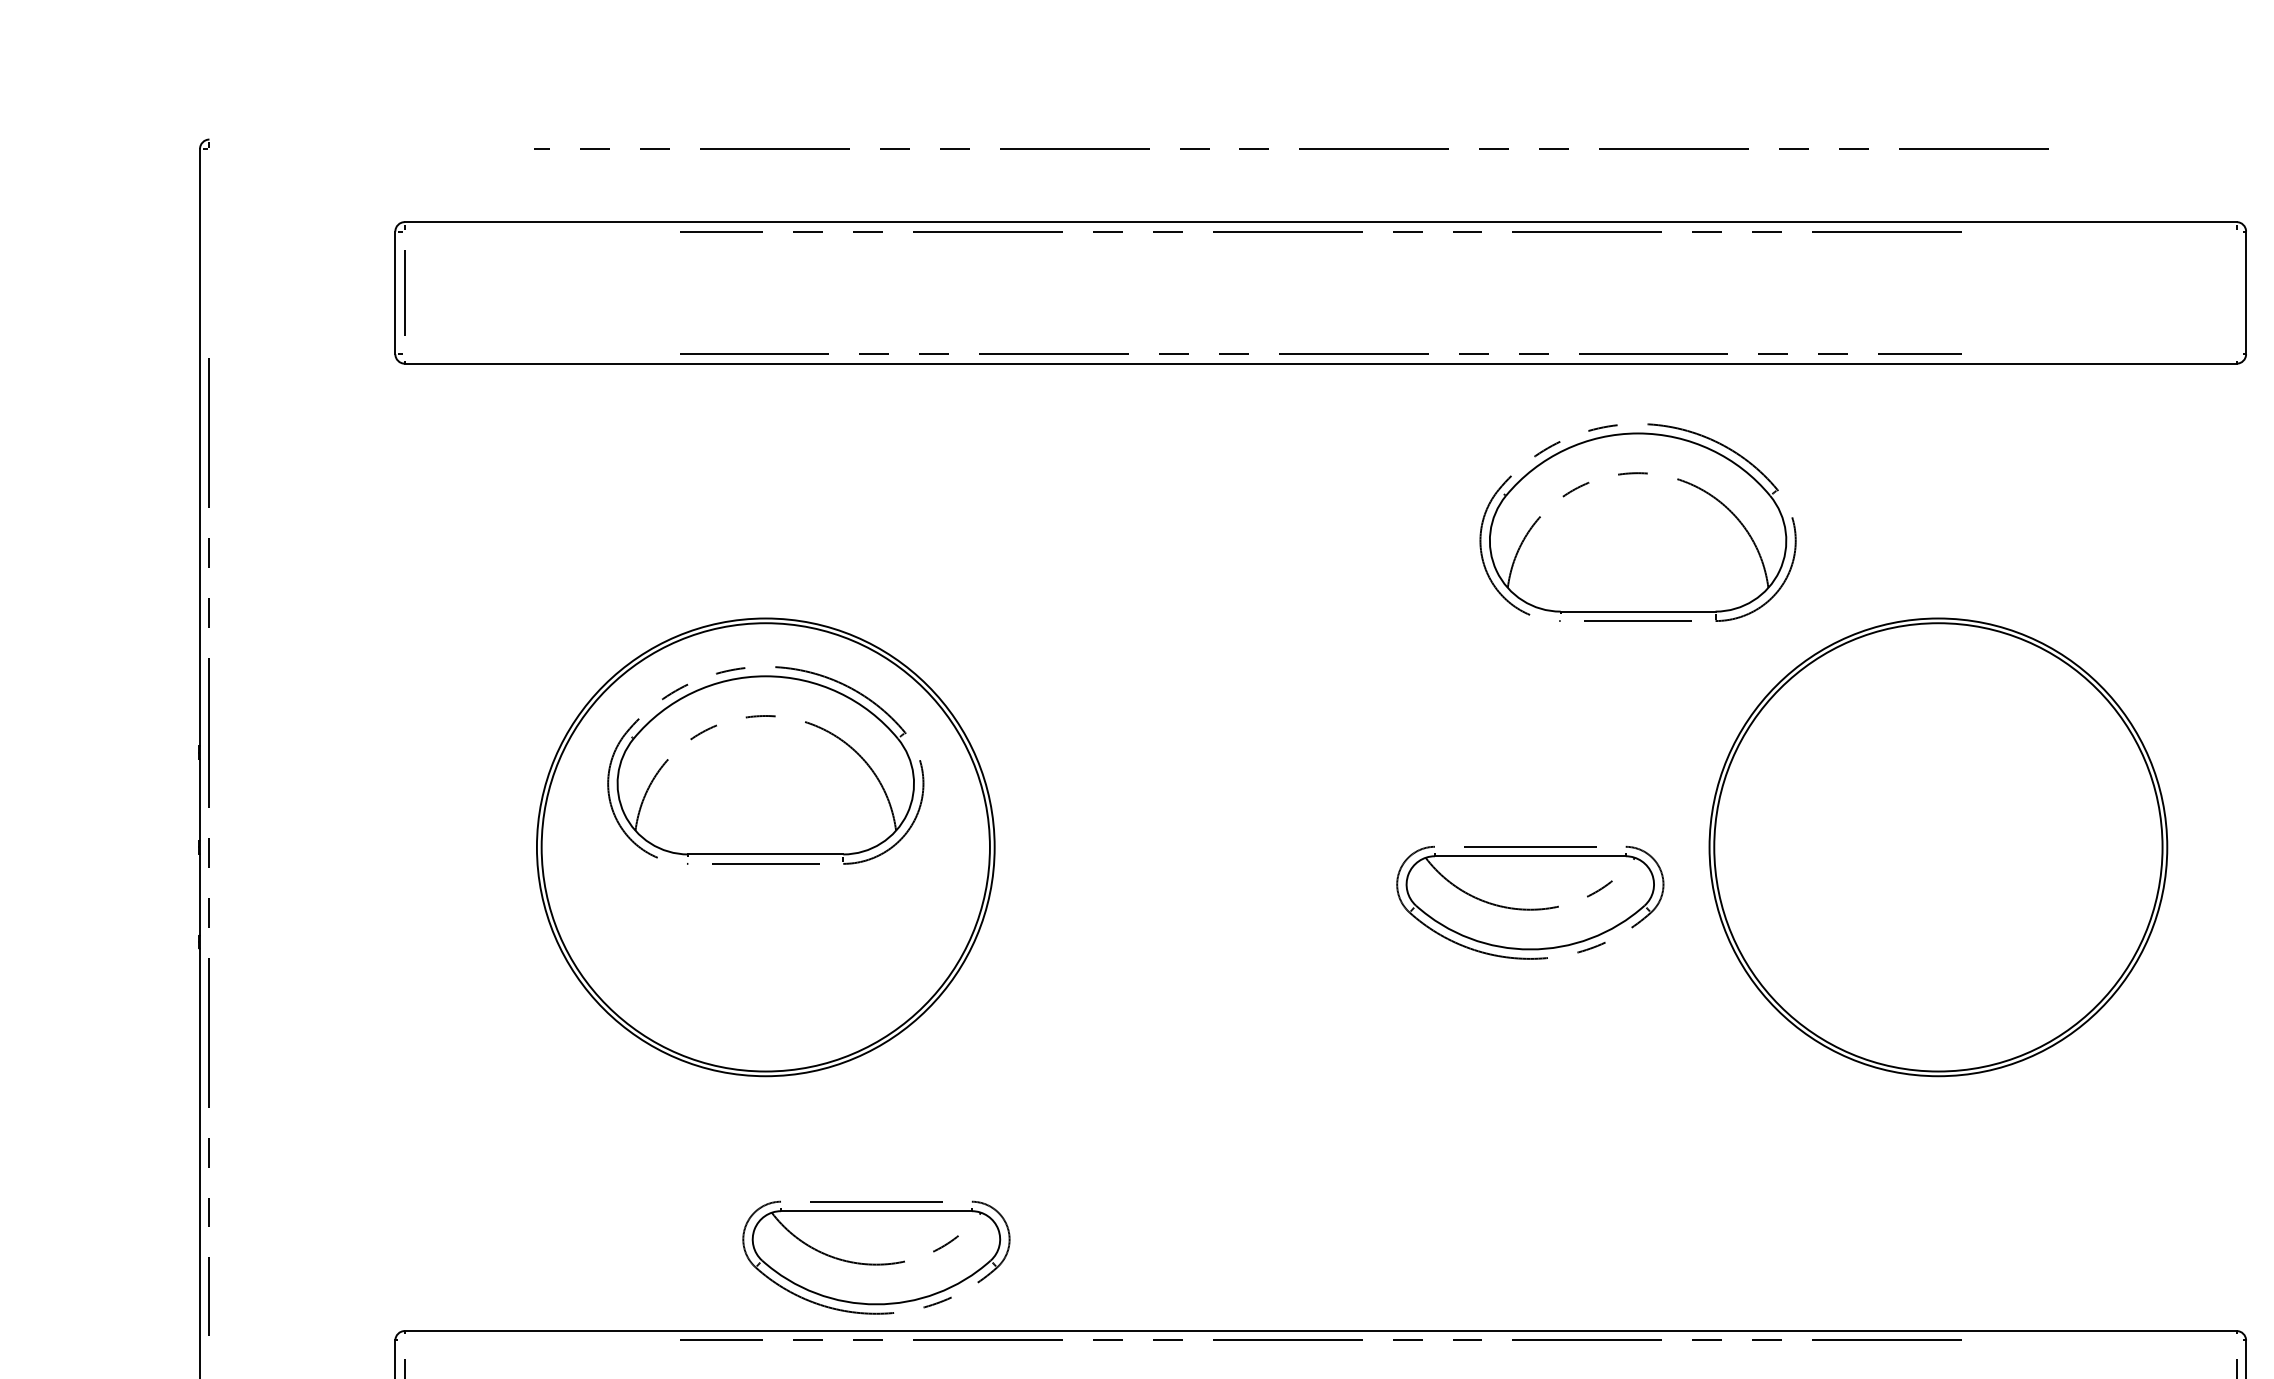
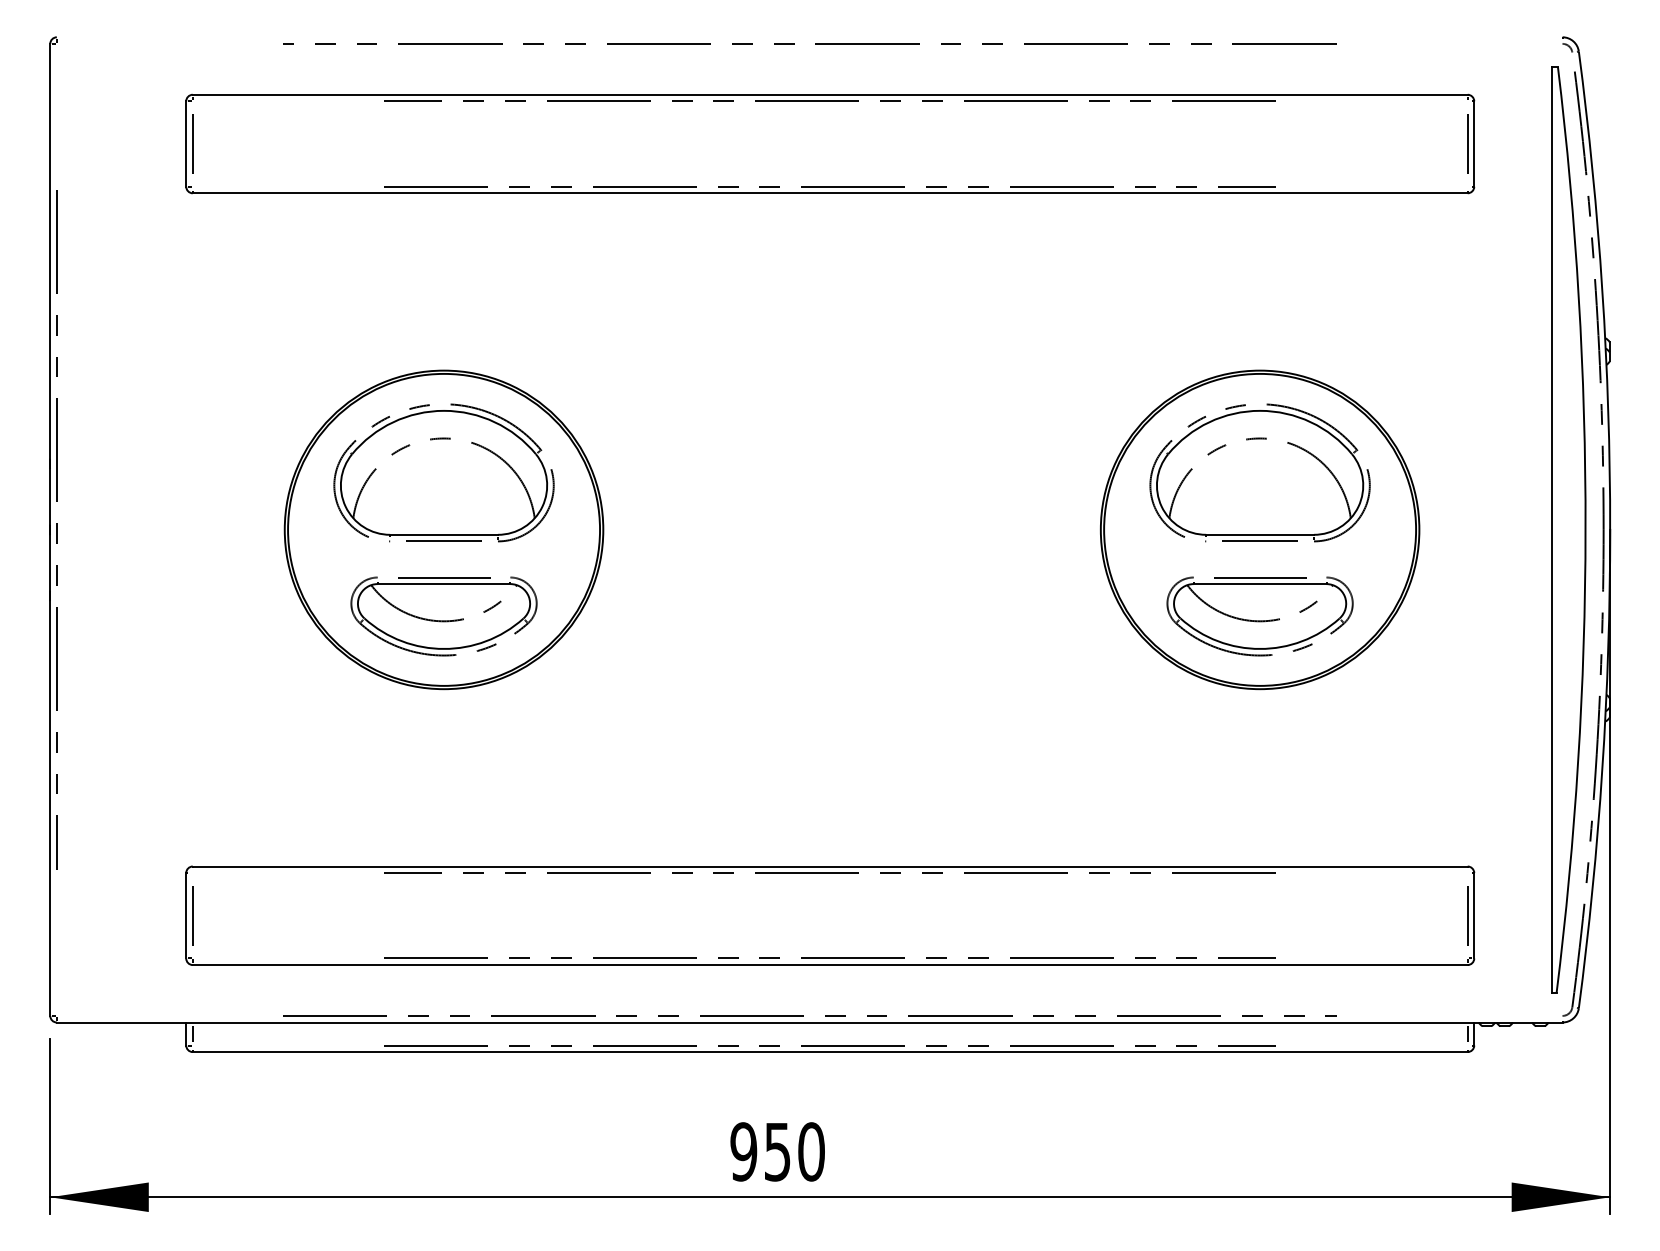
line: (2236, 292) -> (1467, 143), added
part: (1637, 522) -> (1259, 472), moved
part: (1529, 902) -> (1259, 616), moved
part: (875, 1257) -> (443, 616), moved

